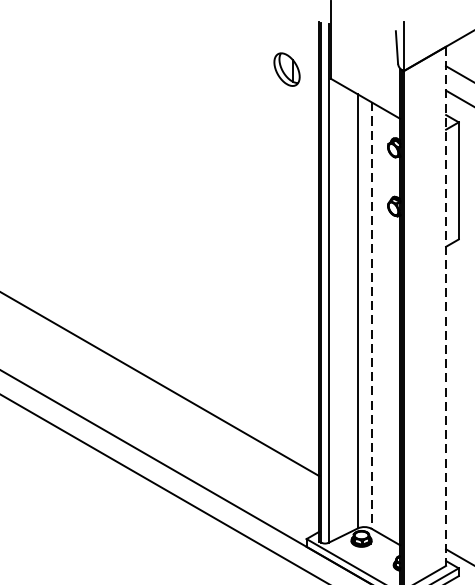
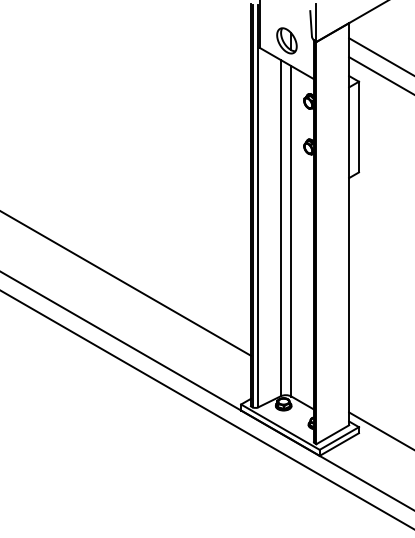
part: (286, 69) -> (286, 40), moved
line: (446, 306) -> (349, 224), dashed -> solid
line: (371, 315) -> (291, 231), dashed -> solid

